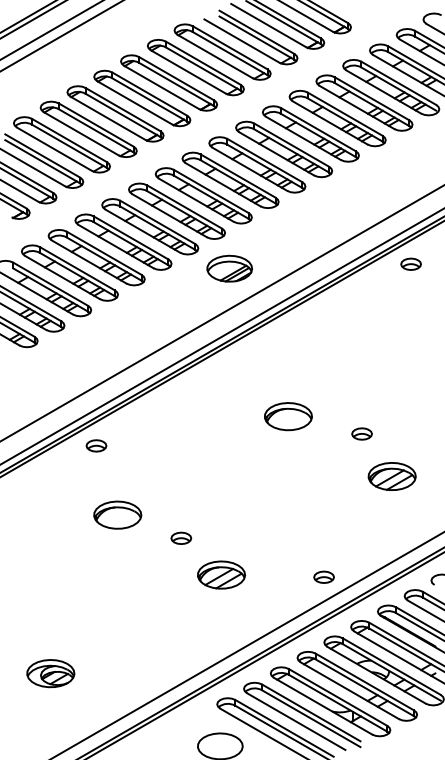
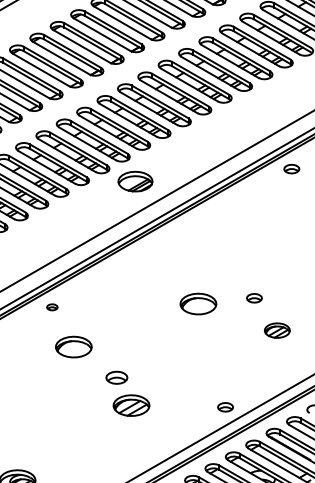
part: (229, 268) -> (135, 181), moved
part: (288, 416) -> (198, 303), moved
part: (96, 445) -> (52, 307), size x0.7
part: (391, 476) -> (276, 330), size x0.7
part: (117, 514) -> (73, 346), moved
part: (181, 537) -> (117, 377), size x1.4
part: (221, 574) -> (131, 405), moved

